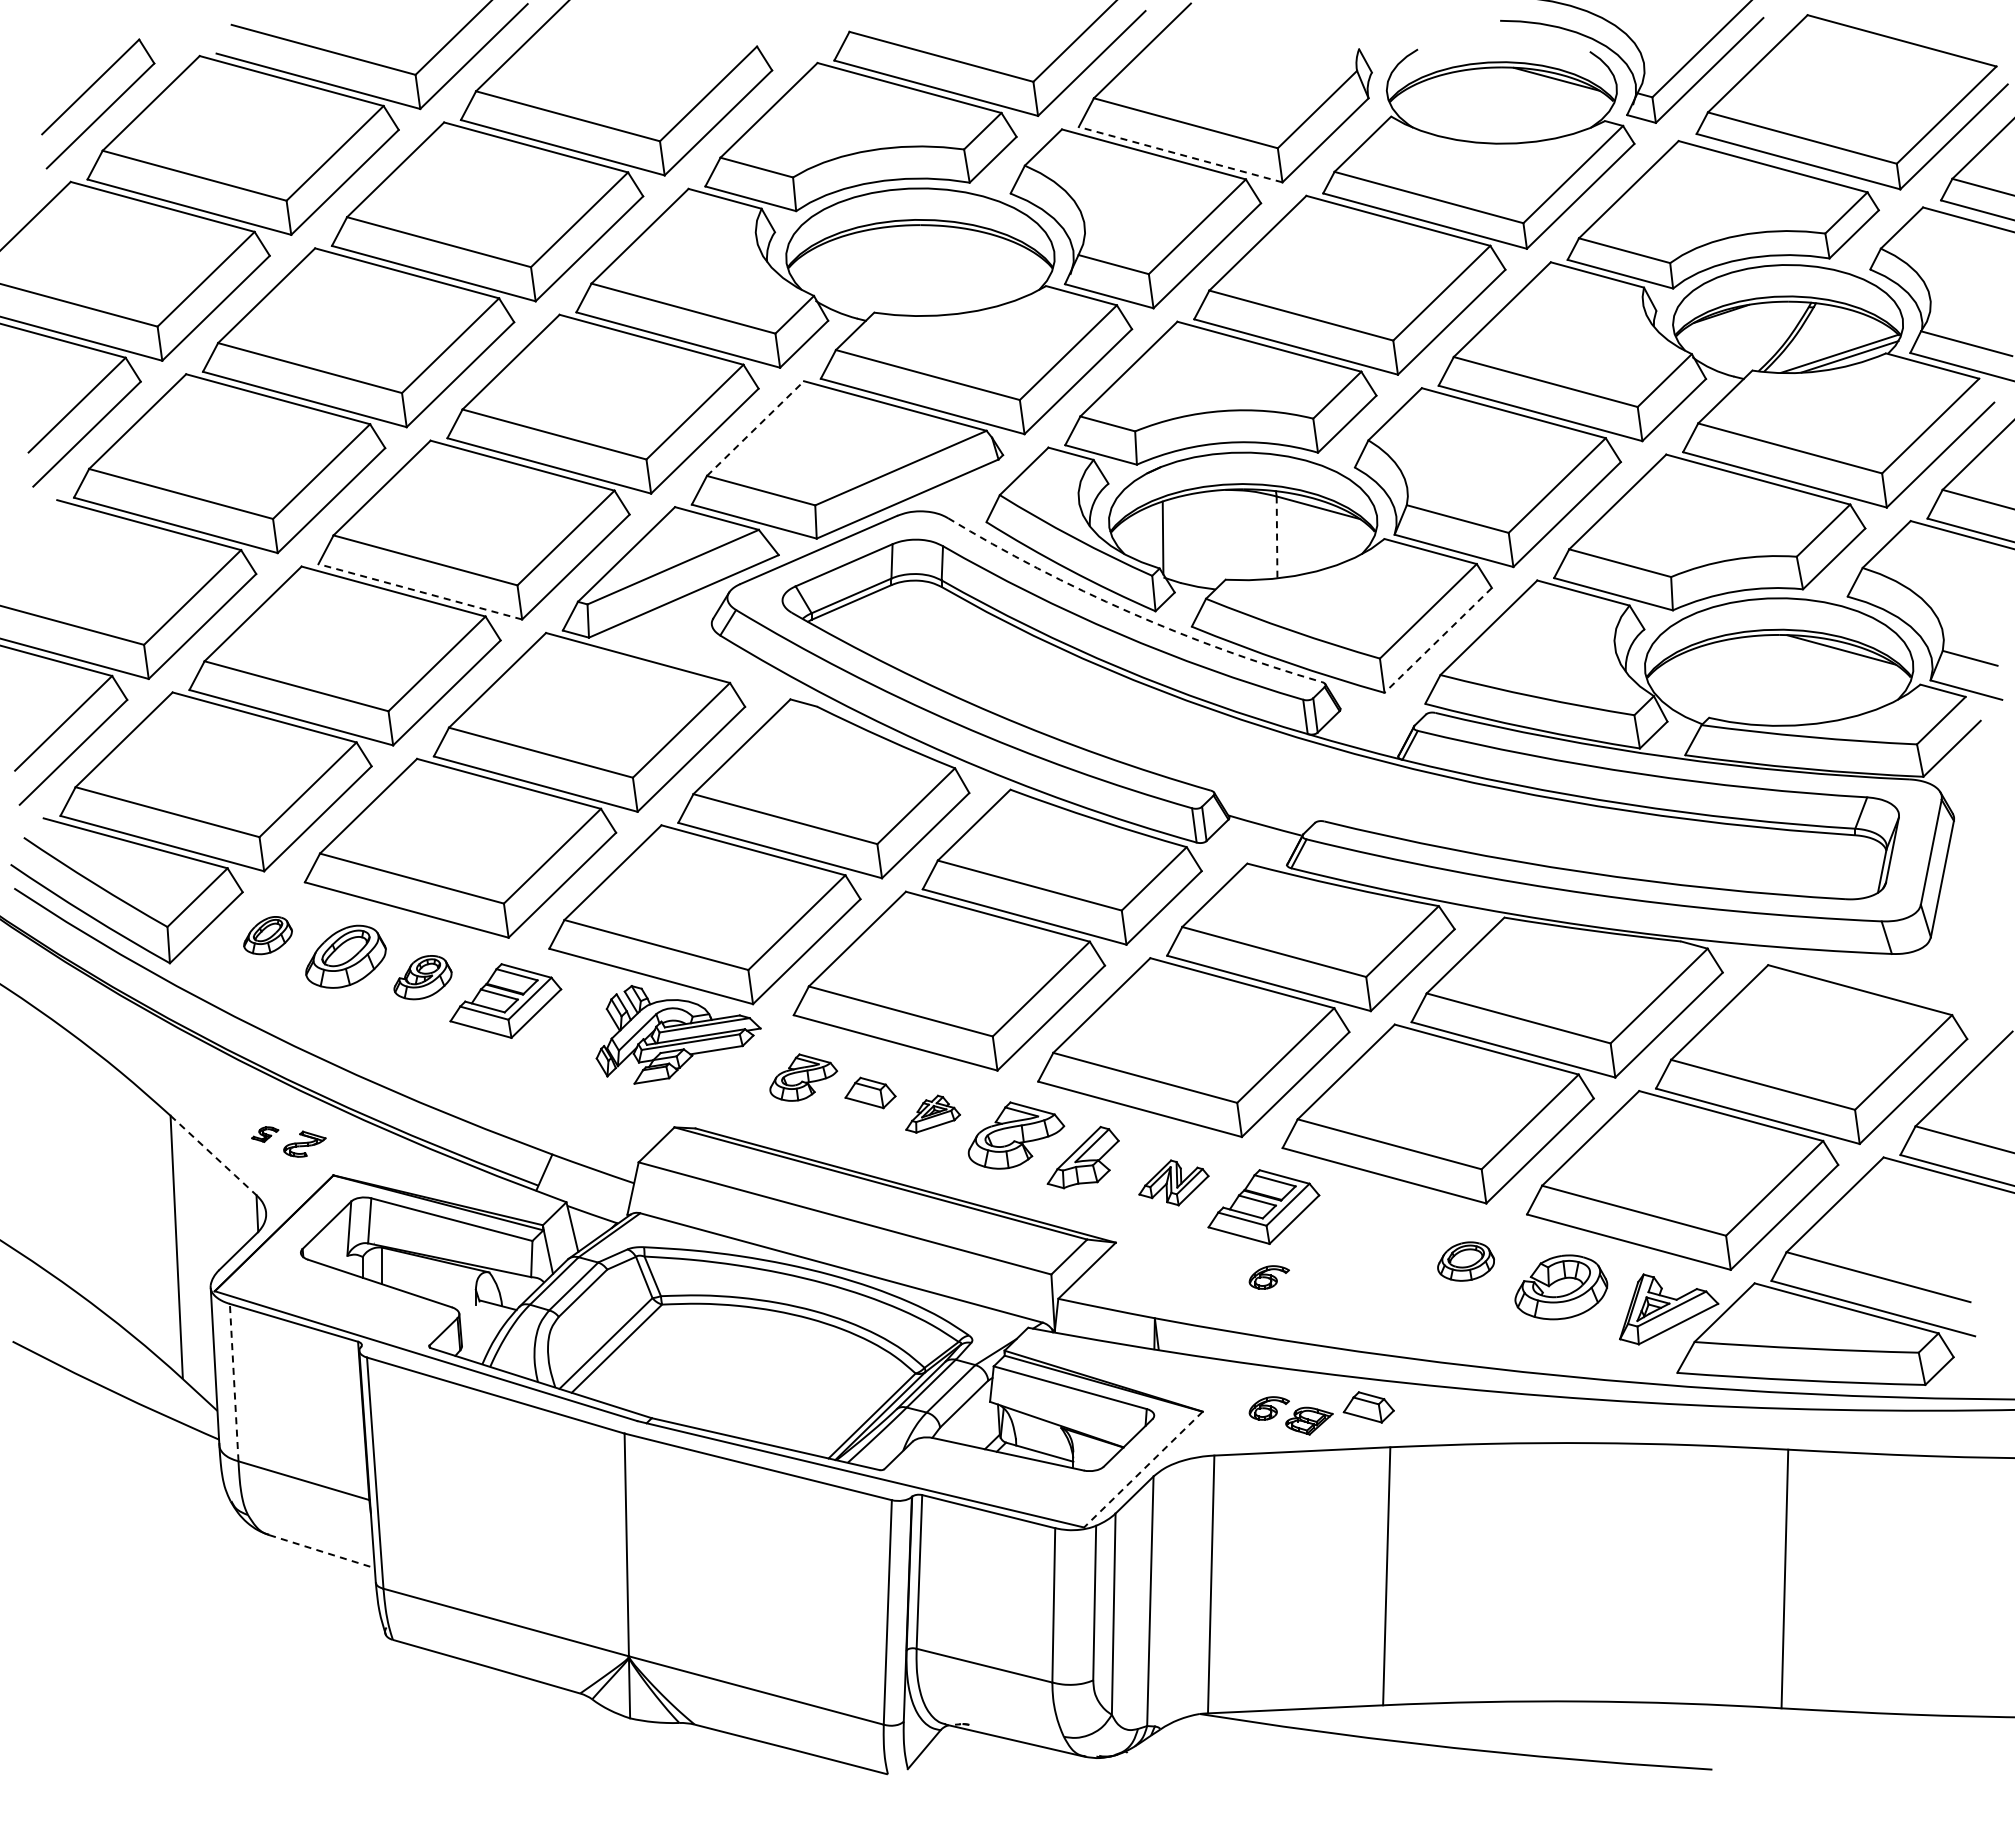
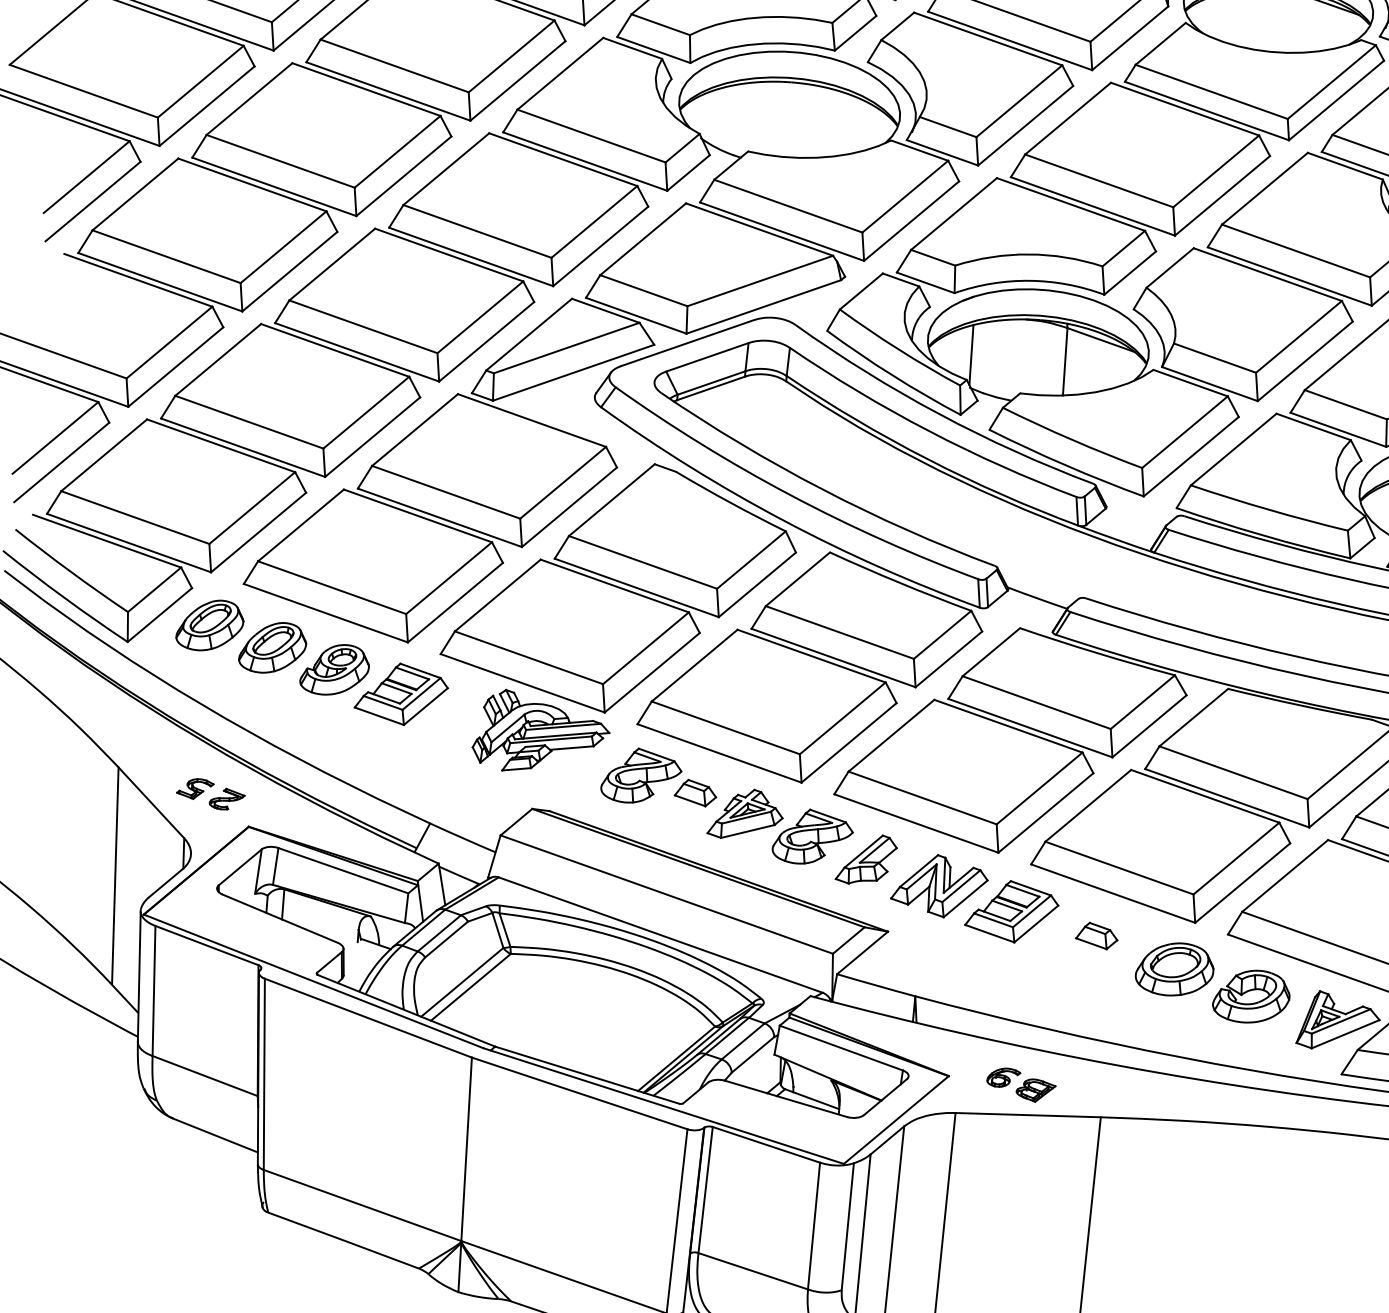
line: (1180, 154) -> (1010, 40), dashed -> solid
line: (755, 428) -> (643, 239), dashed -> solid
line: (1277, 537) -> (1065, 361), dashed -> solid
line: (420, 591) -> (357, 352), dashed -> solid
arc: (1129, 612) -> (939, 414), dashed -> solid
line: (1437, 640) -> (1190, 456), dashed -> solid
part: (267, 935) -> (209, 625), size x1.67
part: (422, 977) -> (334, 669), size x1.43
part: (803, 1077) -> (641, 776), size x1.43
part: (932, 1113) -> (745, 813), size x1.67
part: (264, 1134) -> (194, 788), size x1.67
line: (214, 1156) -> (152, 803), dashed -> solid
part: (1173, 1182) -> (939, 885), size x1.67
part: (1465, 1261) -> (1174, 969), size x1.67
part: (1268, 1277) -> (1011, 969), removed
line: (234, 1382) -> (154, 990), dashed -> solid
part: (1368, 1407) -> (1096, 935), moved
line: (1143, 1469) -> (896, 1119), dashed -> solid
line: (322, 1551) -> (215, 1135), dashed -> solid

